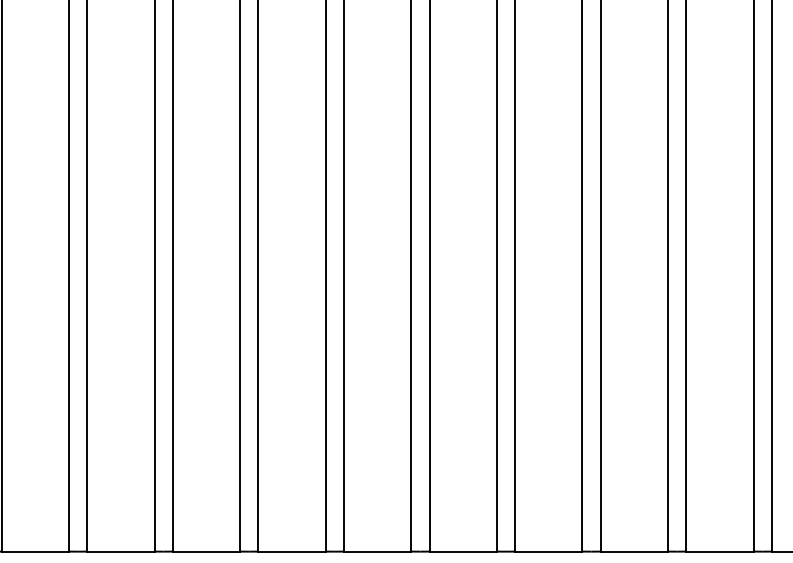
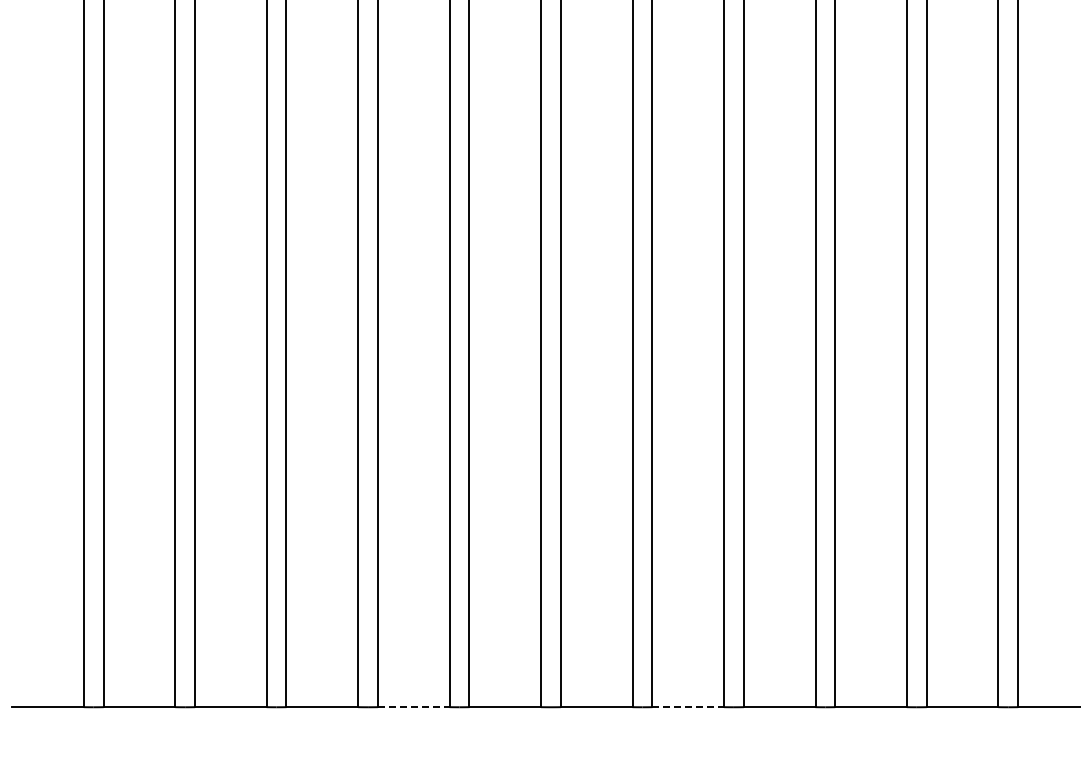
line: (206, 551) -> (413, 707), solid -> dashed
line: (463, 551) -> (688, 707), solid -> dashed

